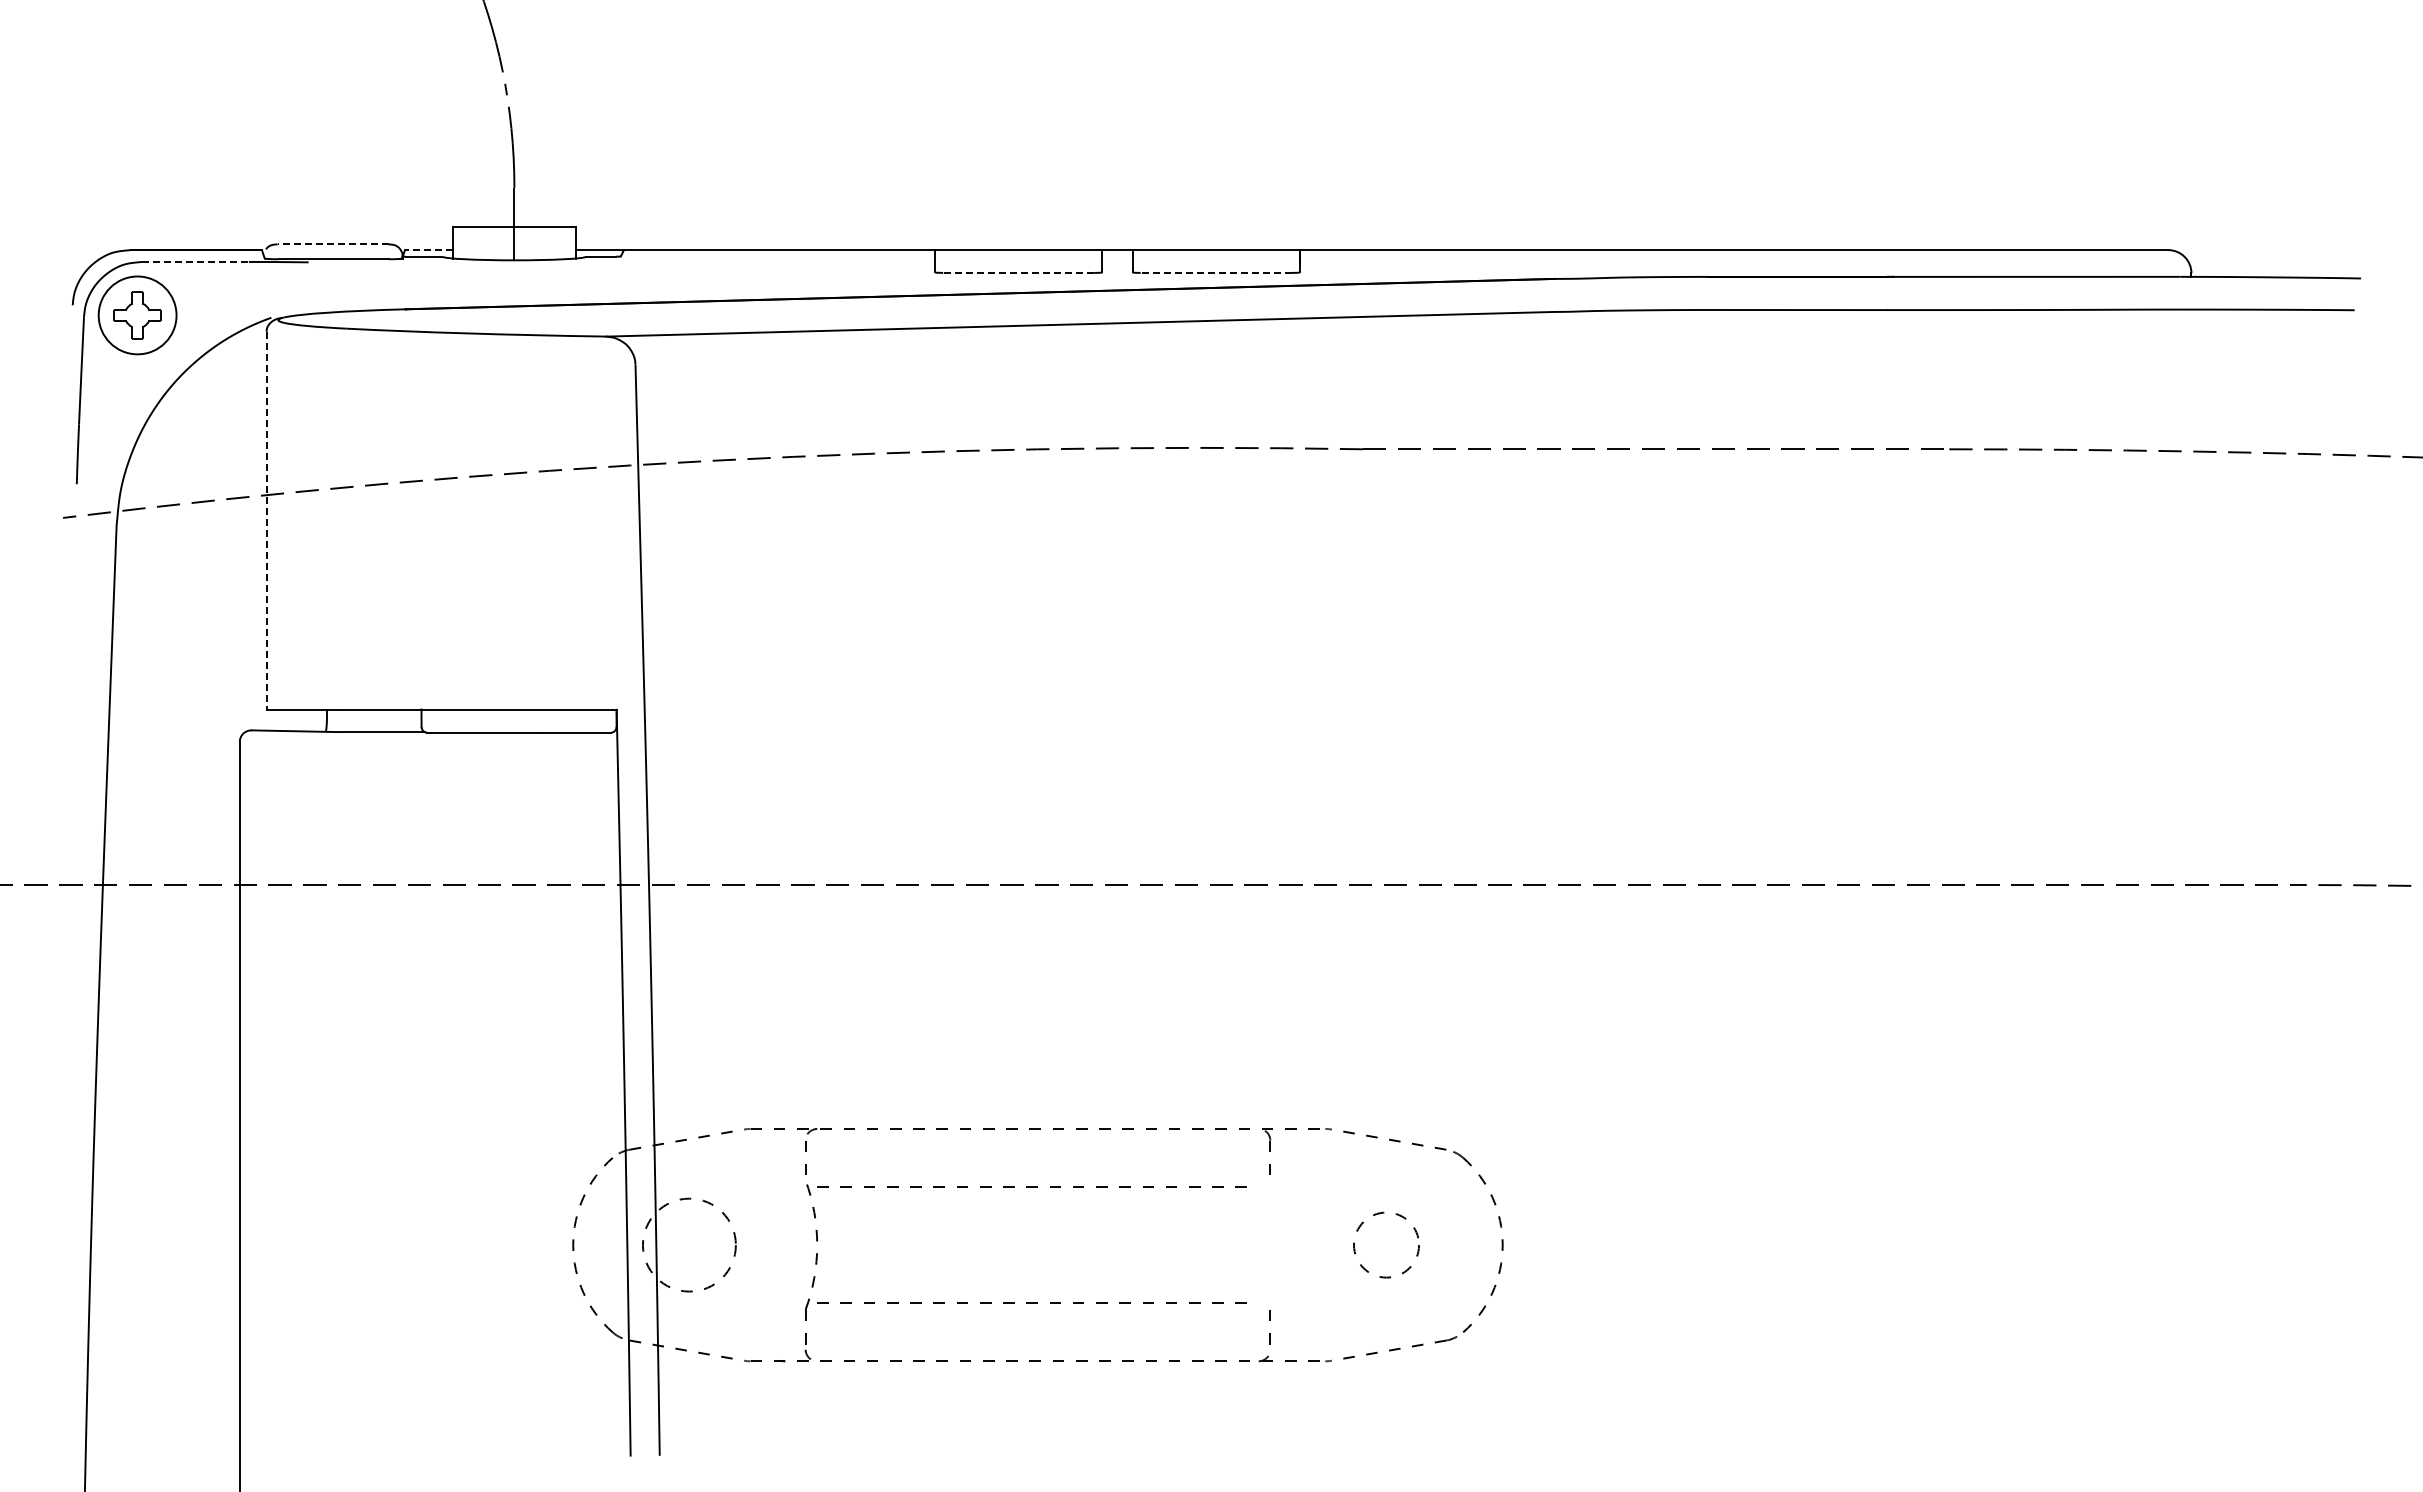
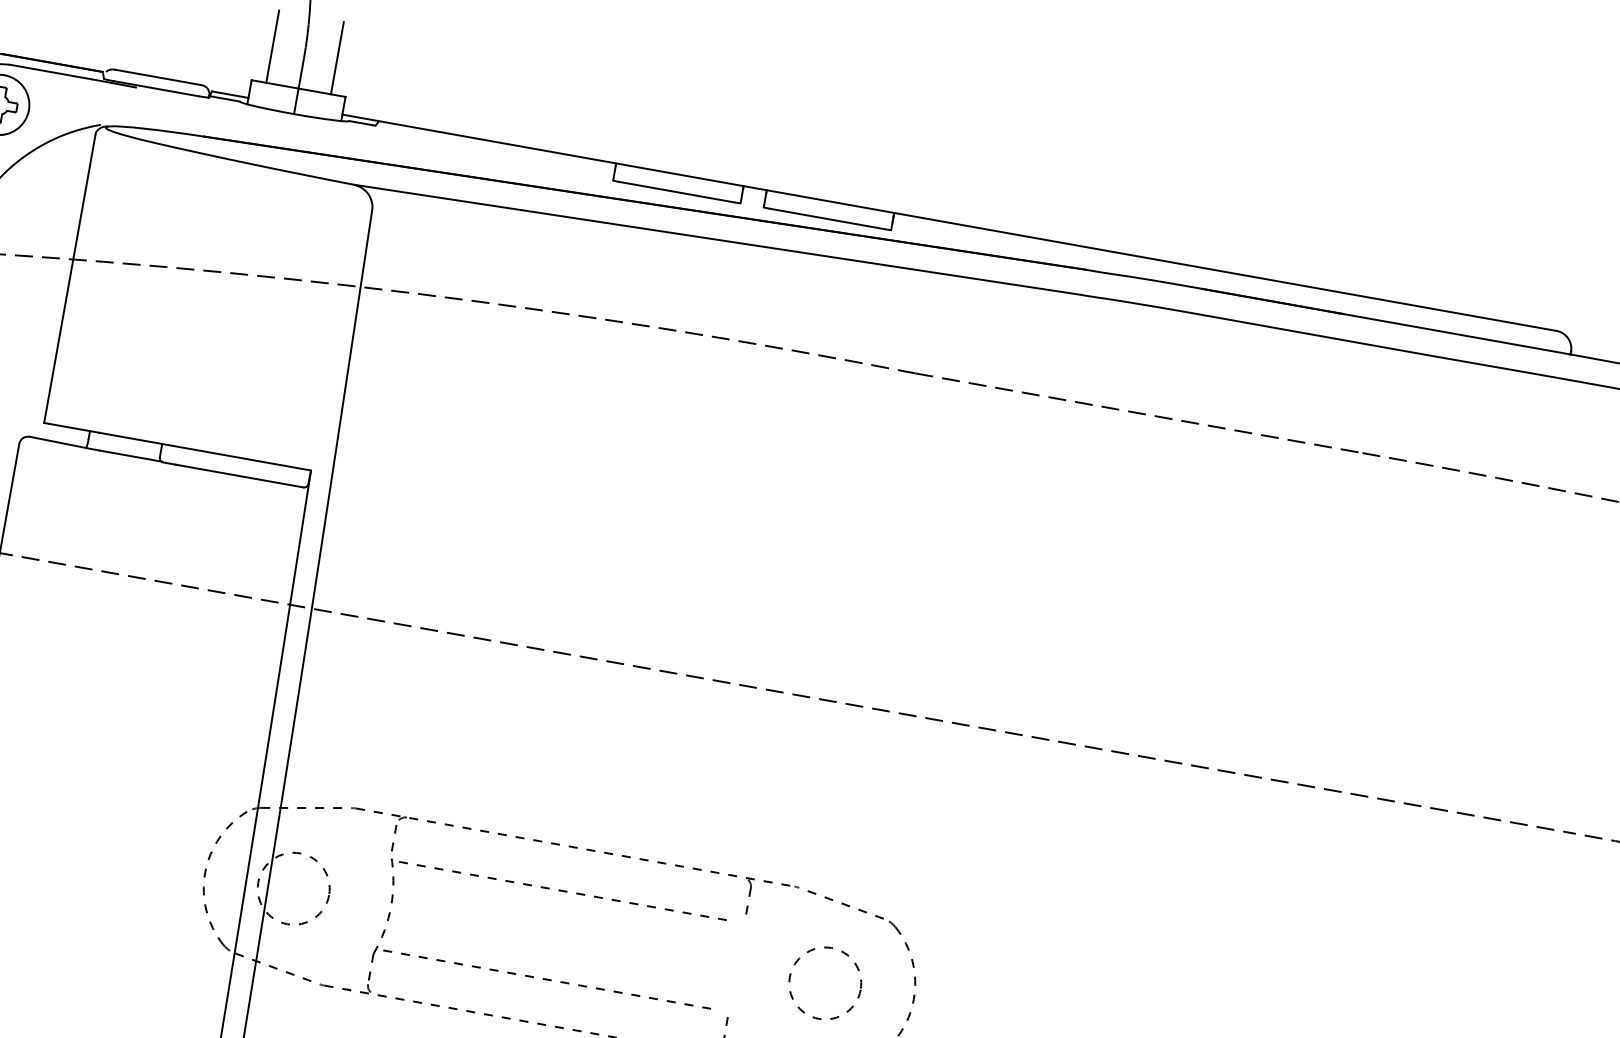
line: (472, 179) -> (273, 46), added
line: (556, 179) -> (337, 58), added
line: (333, 244) -> (158, 77), dashed -> solid
line: (428, 250) -> (229, 94), dashed -> solid
line: (195, 261) -> (50, 71), dashed -> solid
line: (1018, 272) -> (676, 191), dashed -> solid
line: (1216, 272) -> (827, 218), dashed -> solid
line: (266, 520) -> (69, 278), dashed -> solid
circle: (1386, 1244) -> (825, 982), size x1.43

